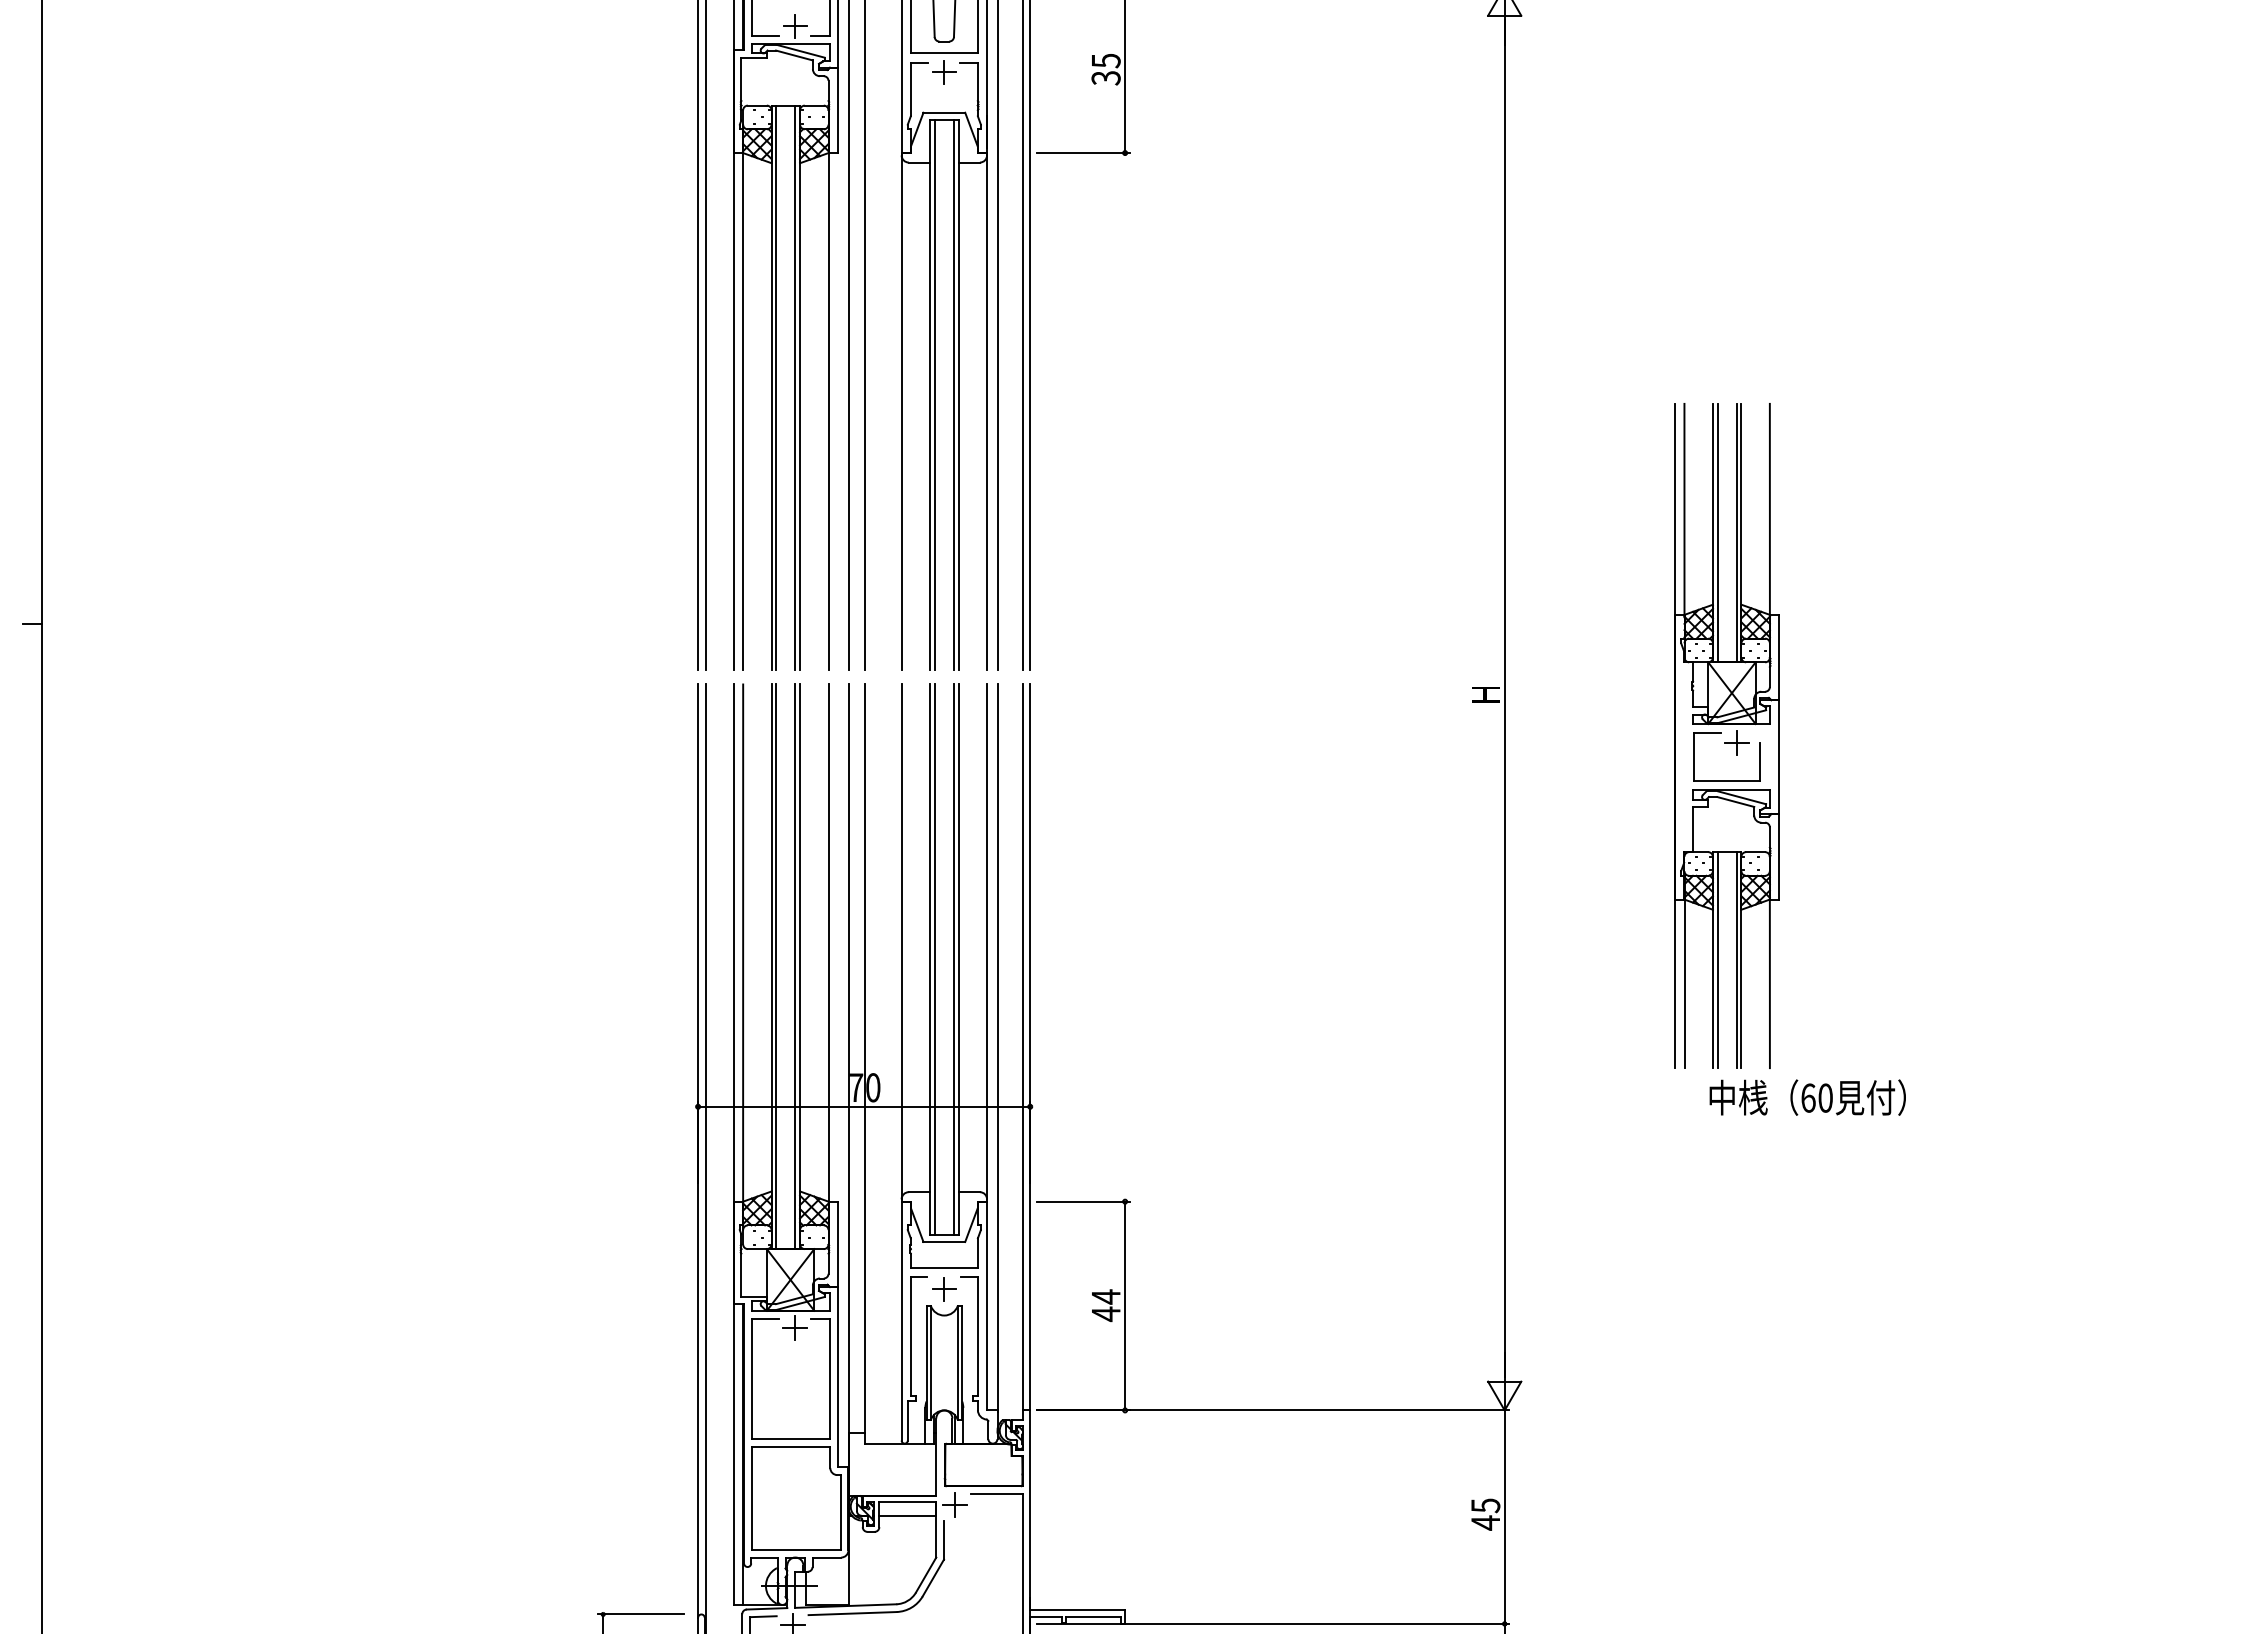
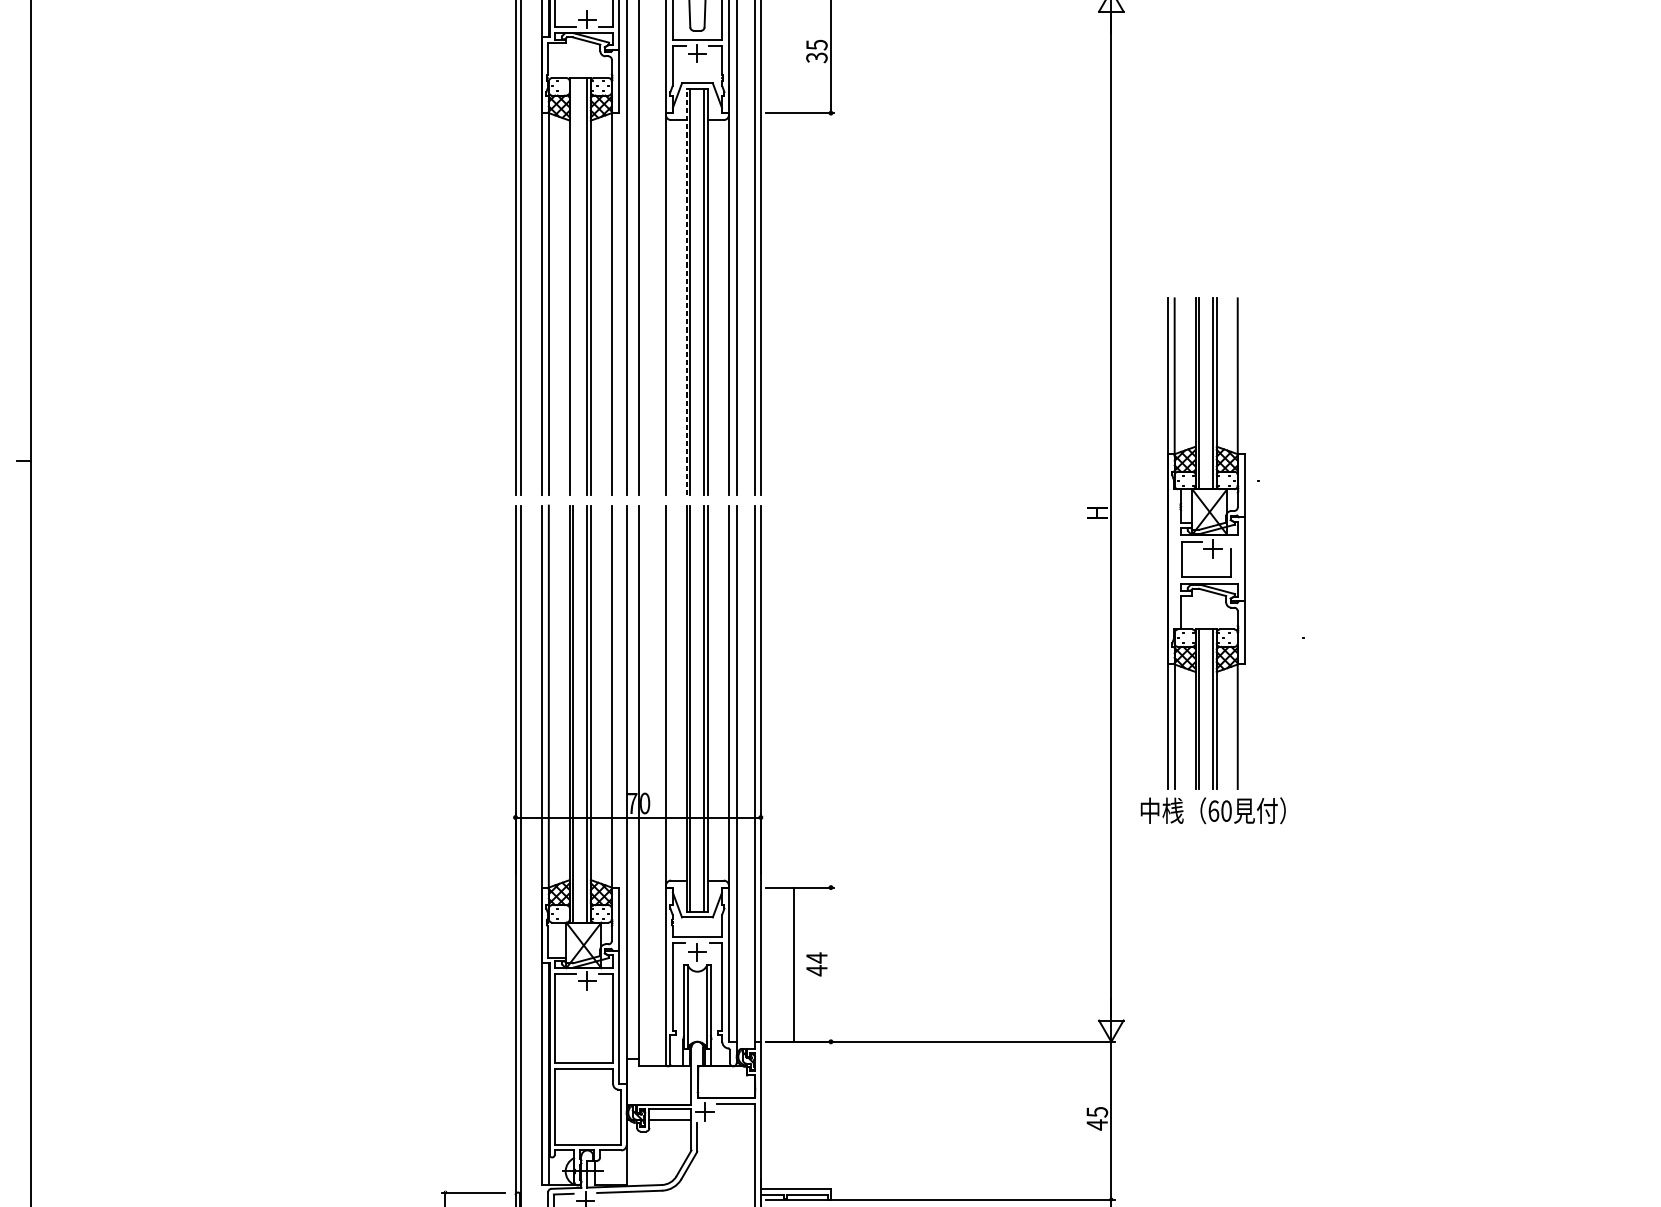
line: (776, 387) -> (573, 286), removed
line: (930, 394) -> (687, 291), solid -> dashed
part: (1726, 735) -> (1205, 543), moved
text: (1807, 1097) -> (1213, 810), moved
line: (1125, 1305) -> (794, 964), moved

